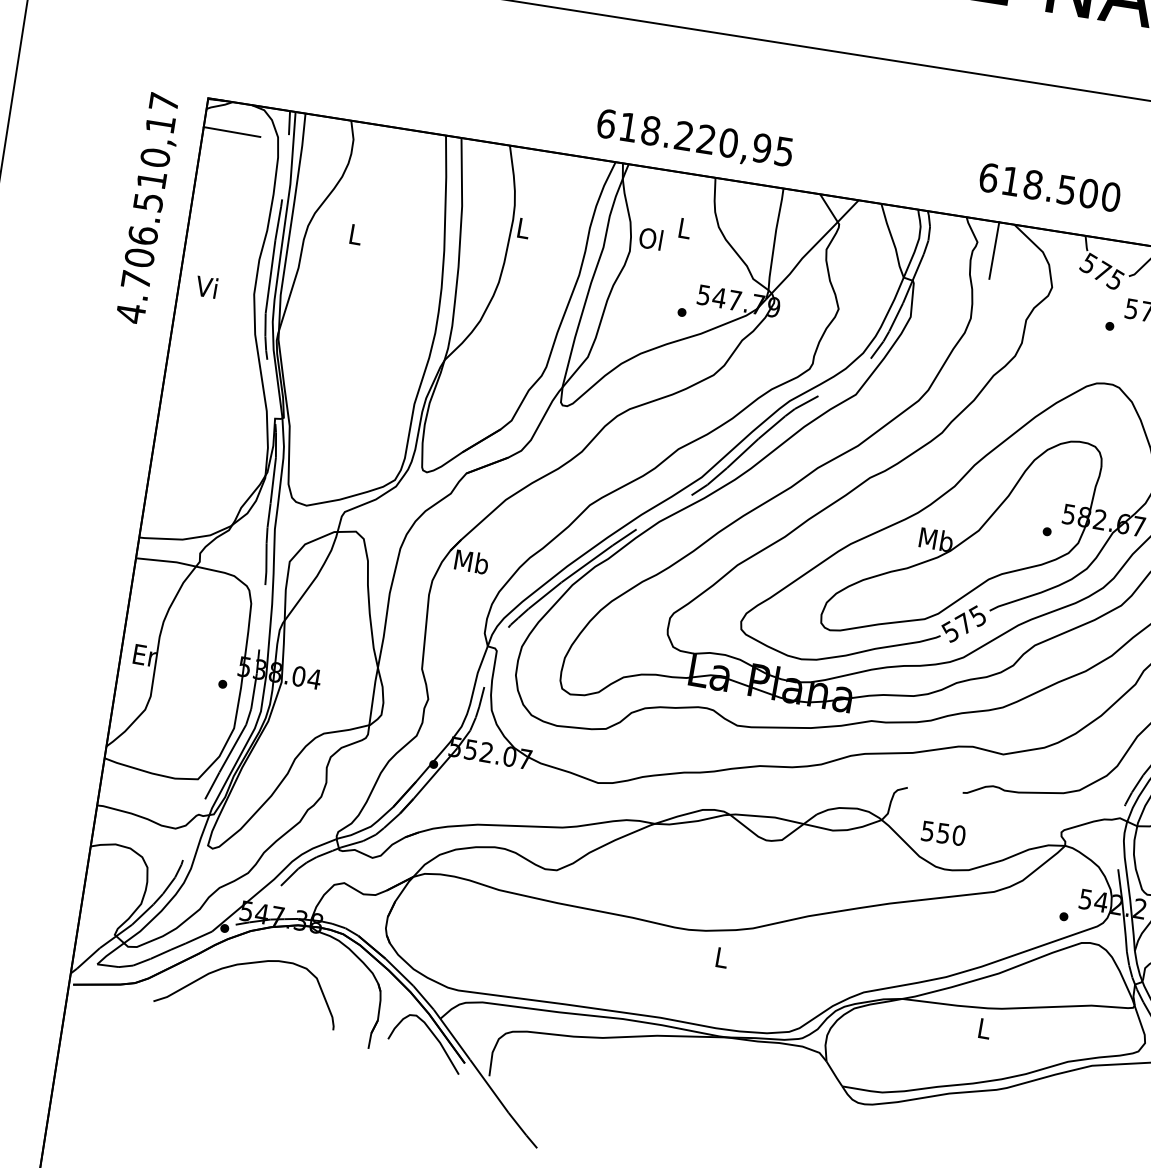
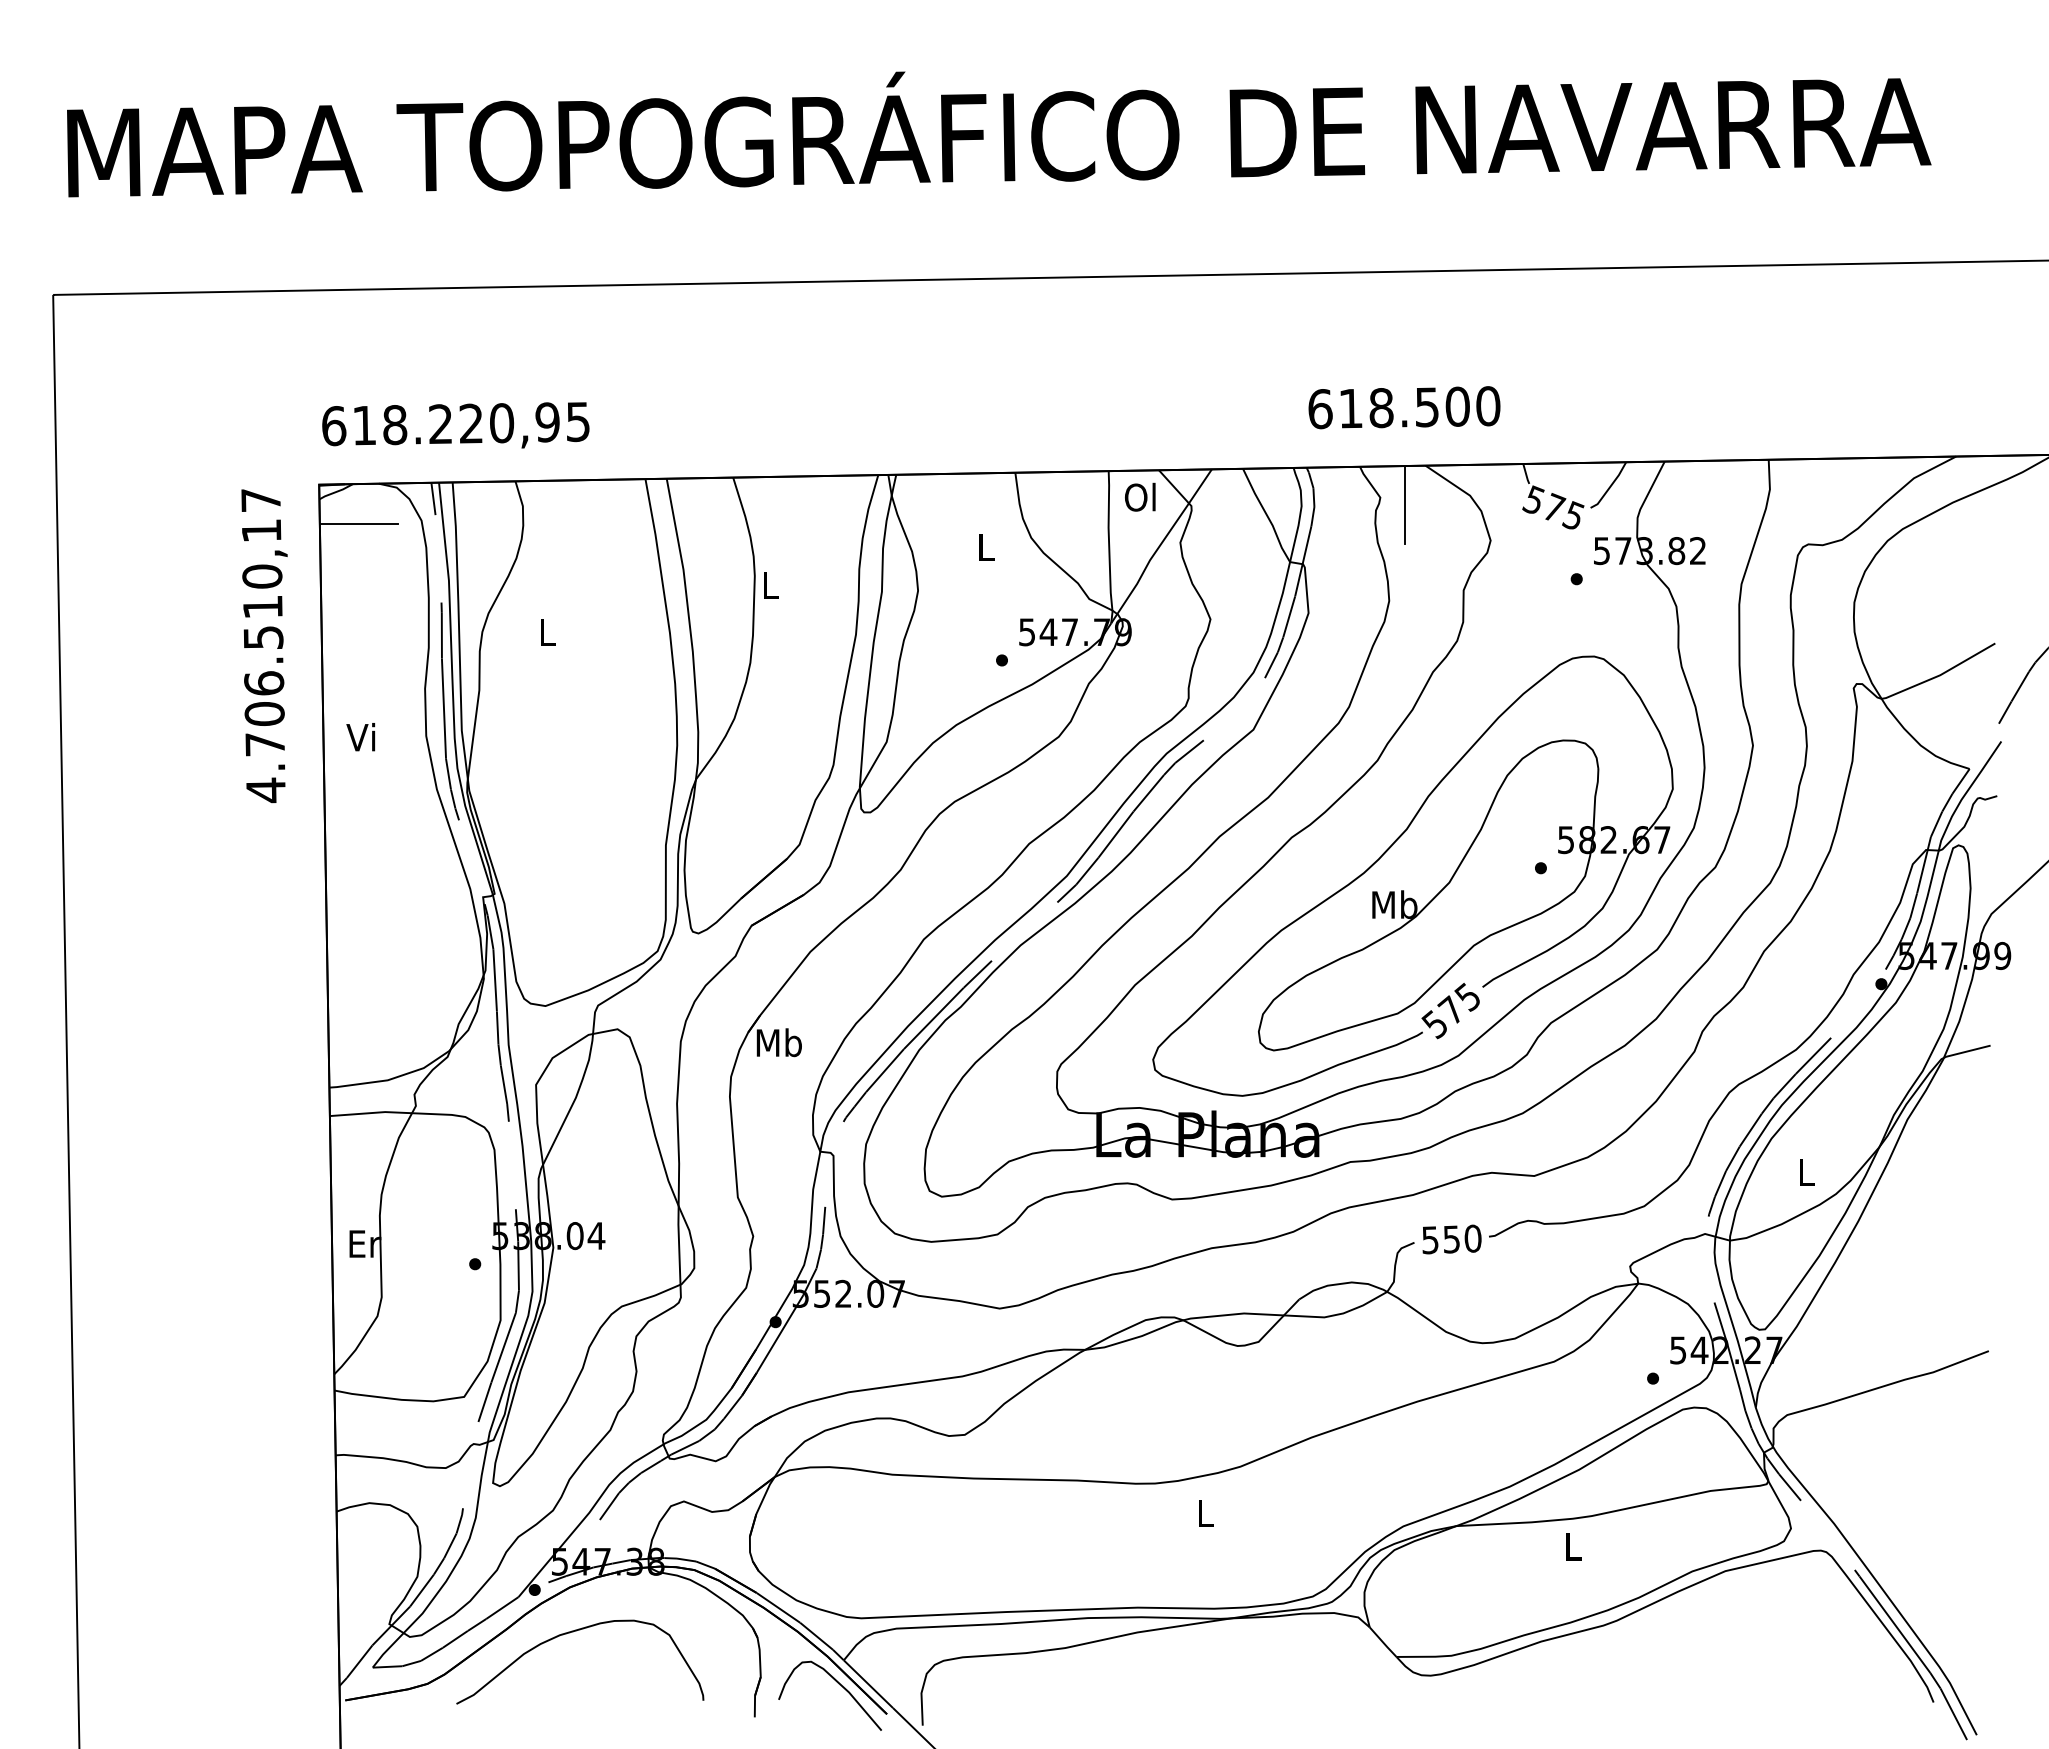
text: (694, 138) -> (455, 425), moved
text: (1050, 187) -> (1404, 407), moved
text: (651, 238) -> (1140, 496), moved
text: (943, 833) -> (1451, 1239), moved

